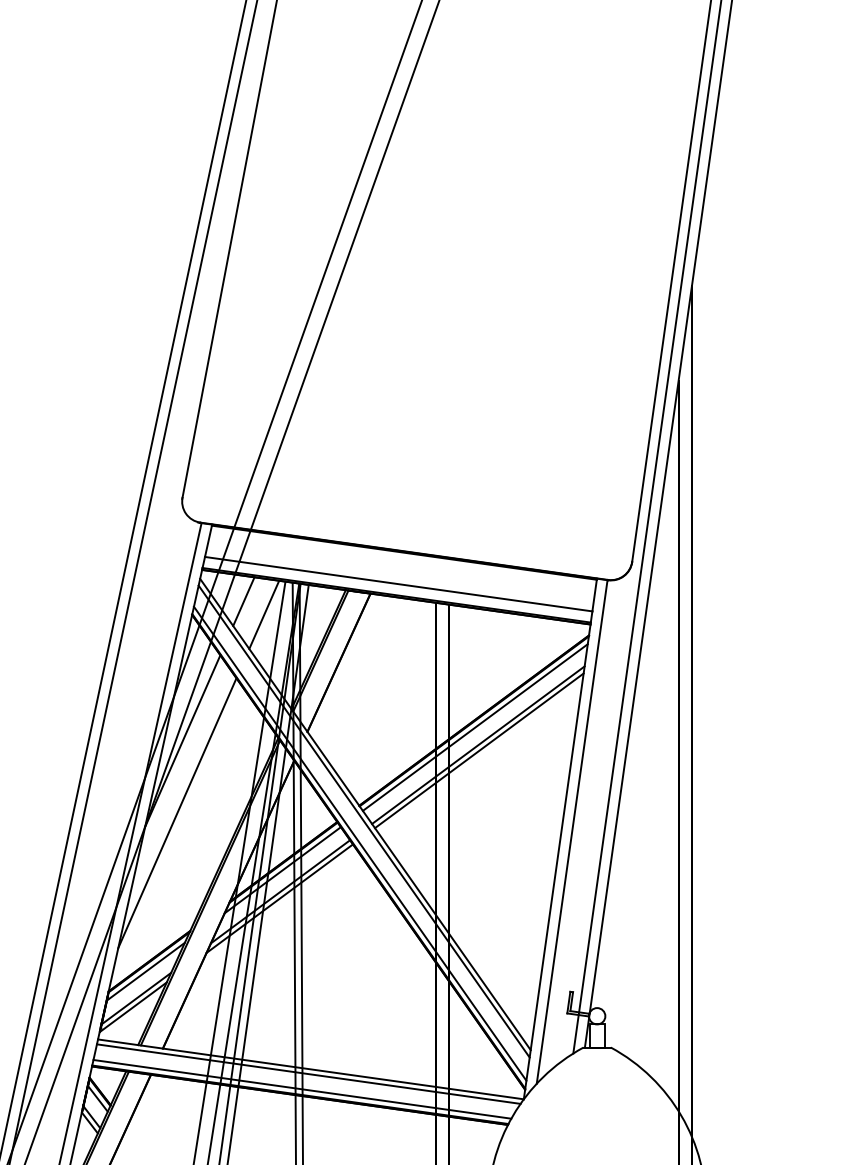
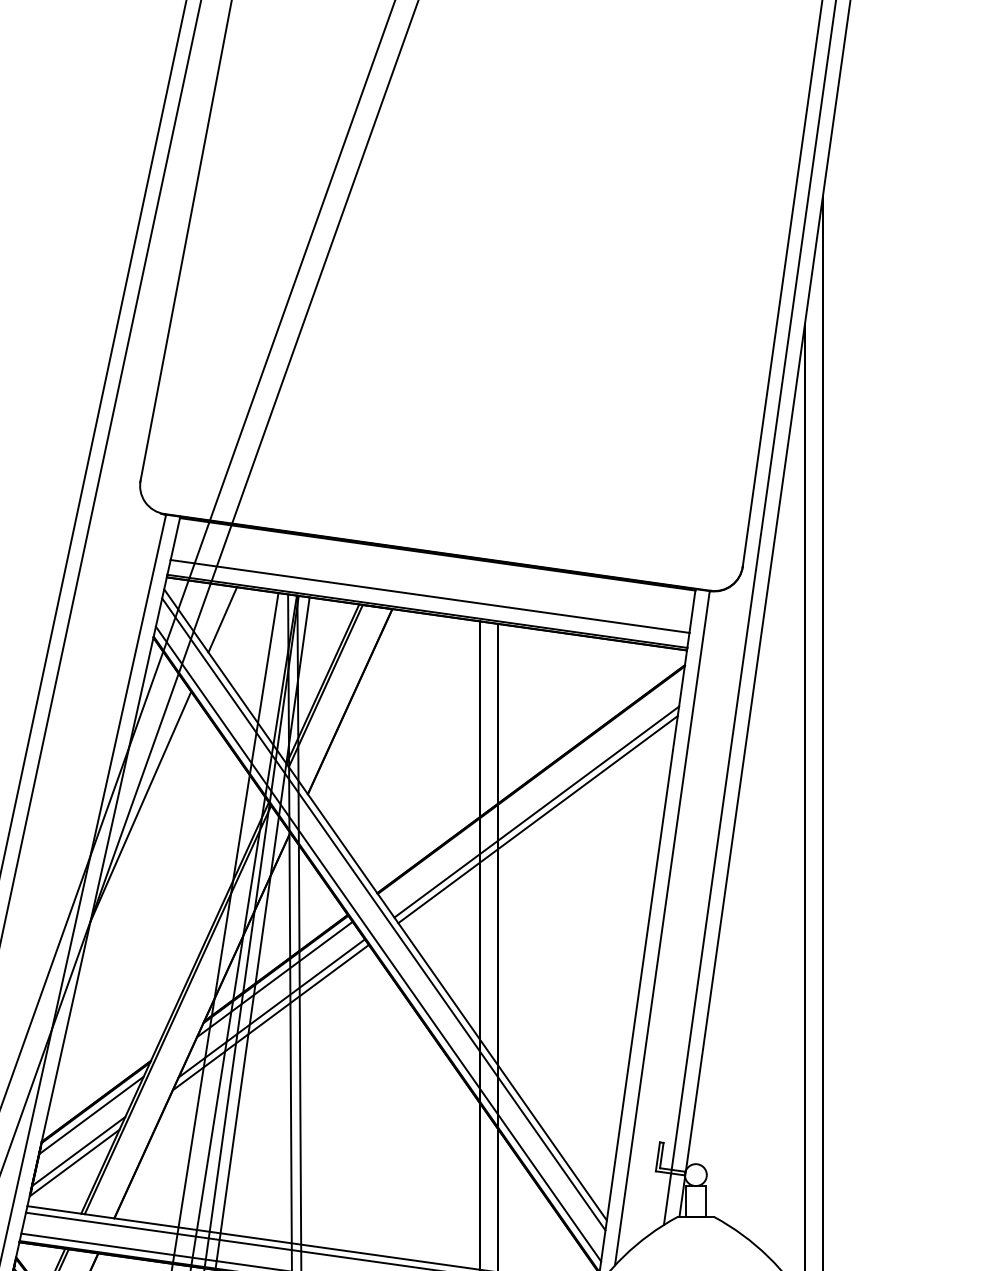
line: (264, 614) -> (250, 637), removed
line: (474, 727) -> (531, 788), removed
line: (177, 813) -> (133, 903), removed

